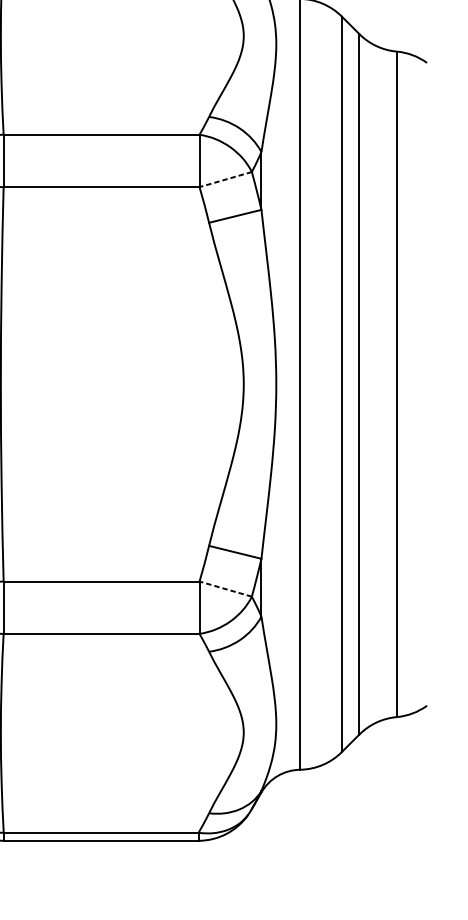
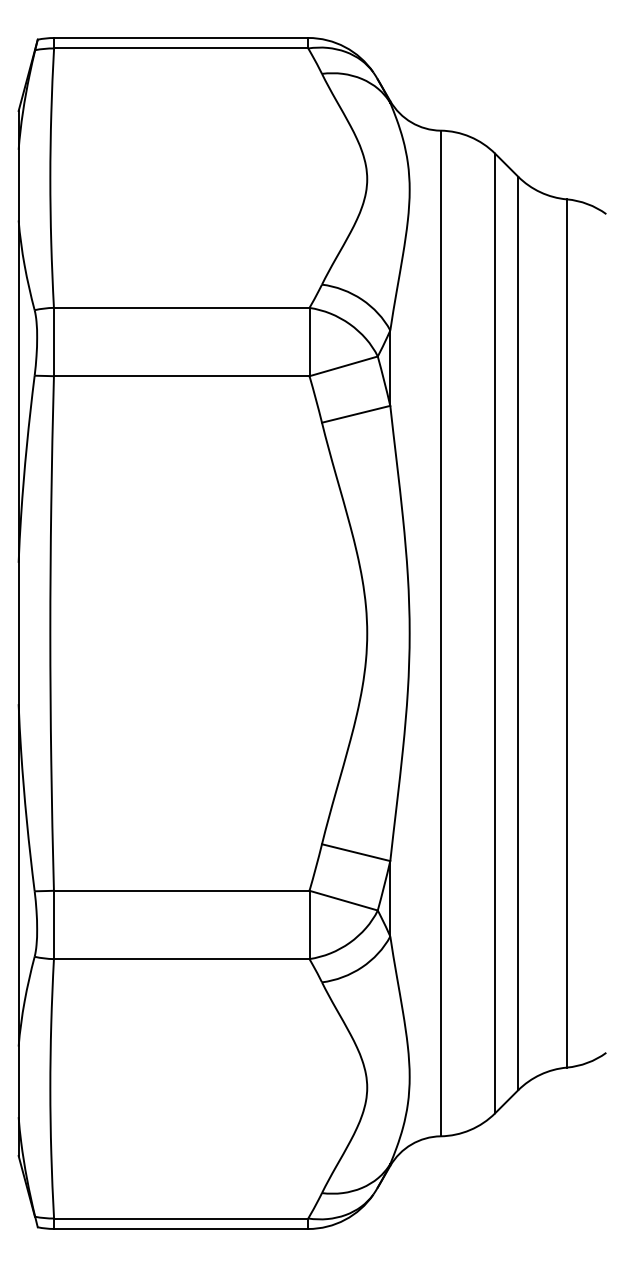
line: (225, 179) -> (343, 366), dashed -> solid
line: (225, 589) -> (343, 900), dashed -> solid

